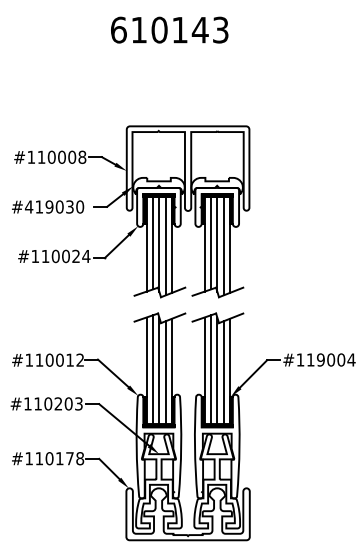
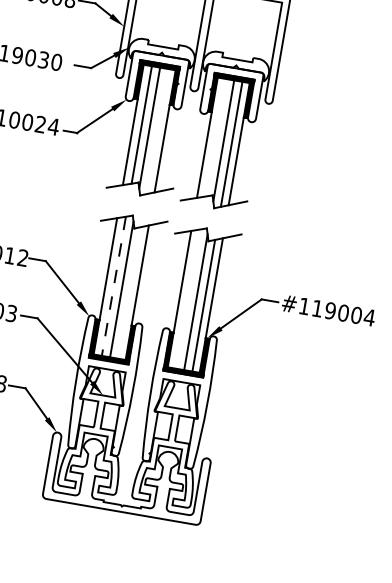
line: (211, 243) -> (216, 137), removed
line: (165, 246) -> (157, 131), removed
line: (211, 369) -> (188, 298), removed
line: (153, 370) -> (114, 287), solid -> dashed
line: (165, 372) -> (129, 292), removed

